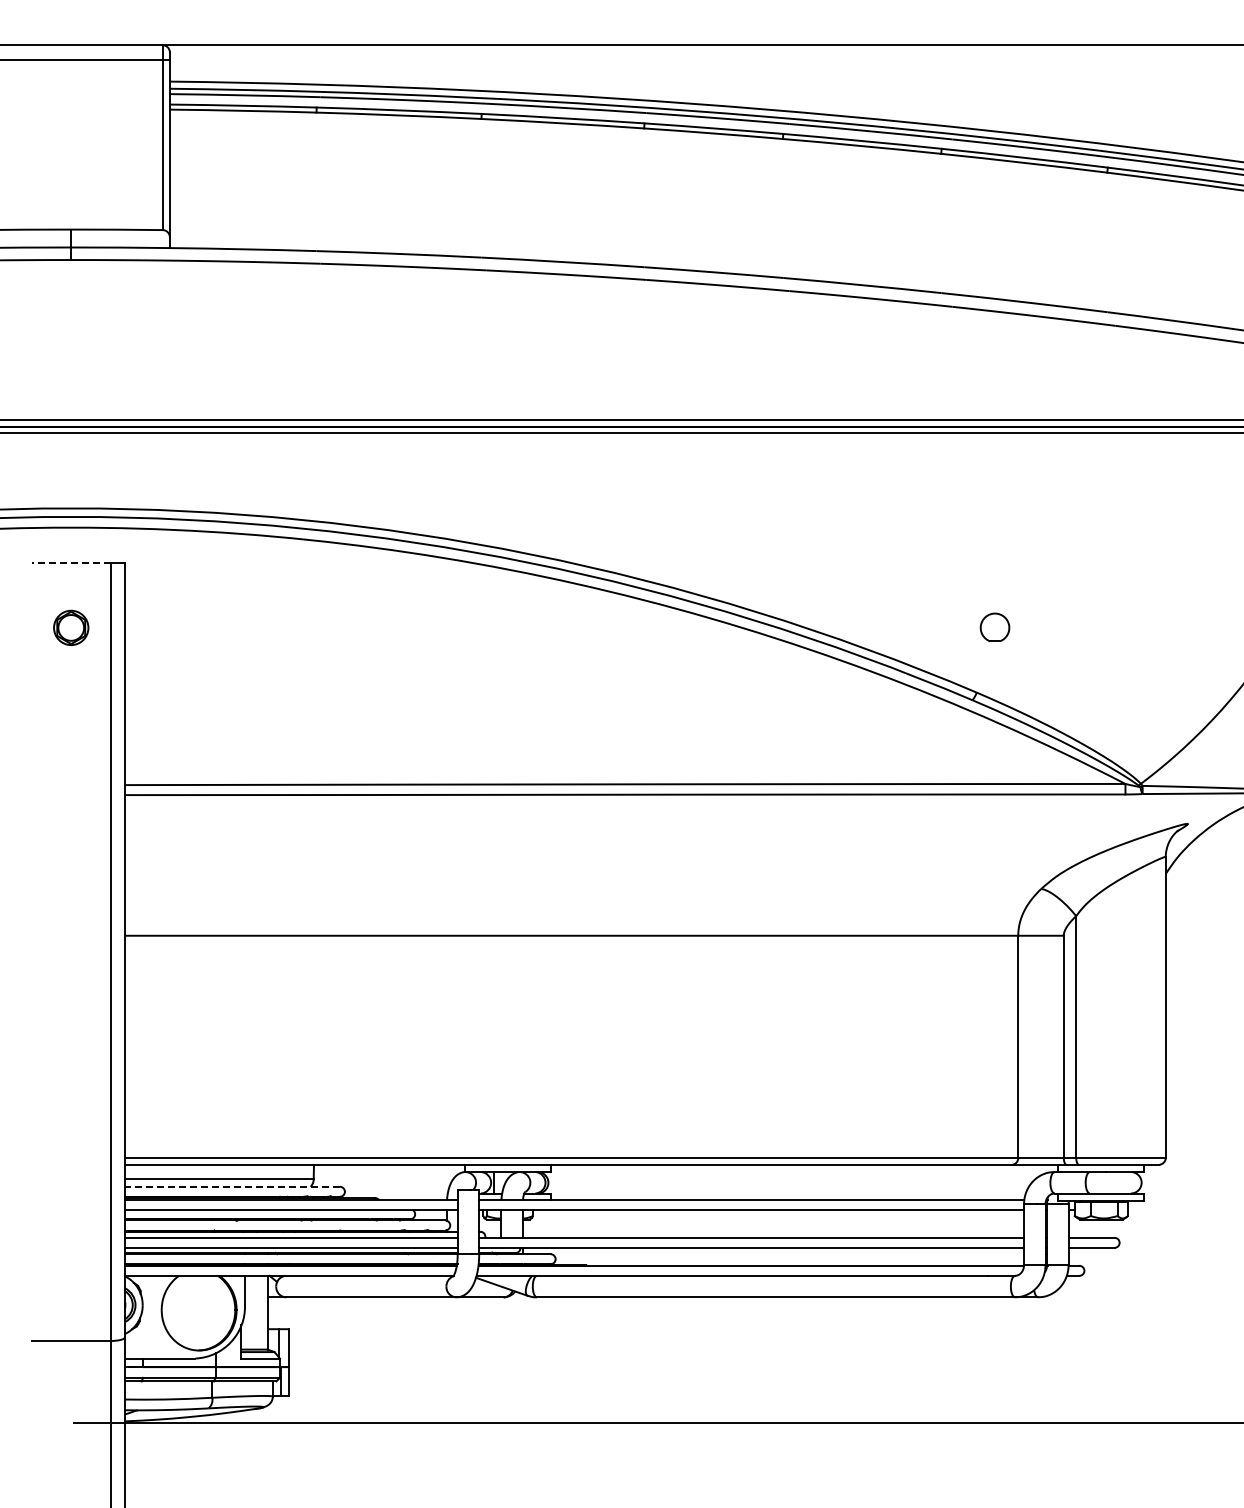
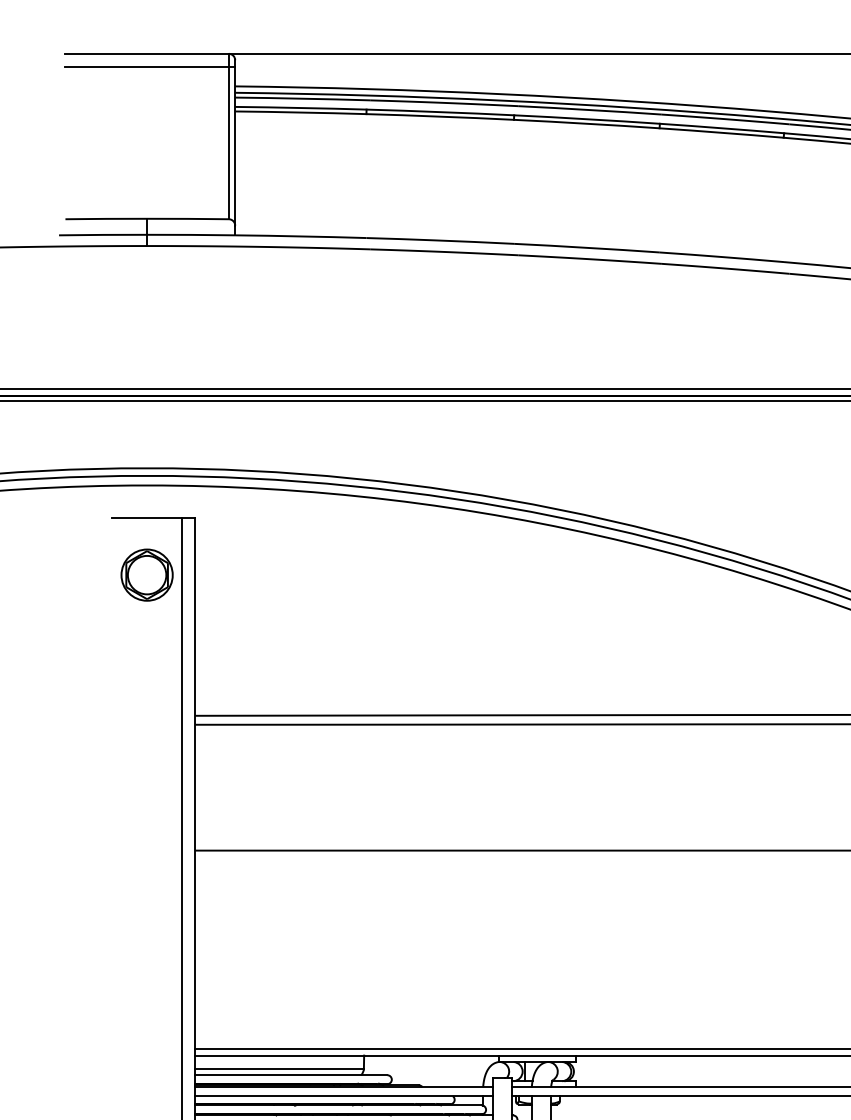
line: (70, 563) -> (146, 517), dashed -> solid
part: (70, 627) -> (146, 574), size x1.67
line: (232, 1186) -> (291, 1074), dashed -> solid

